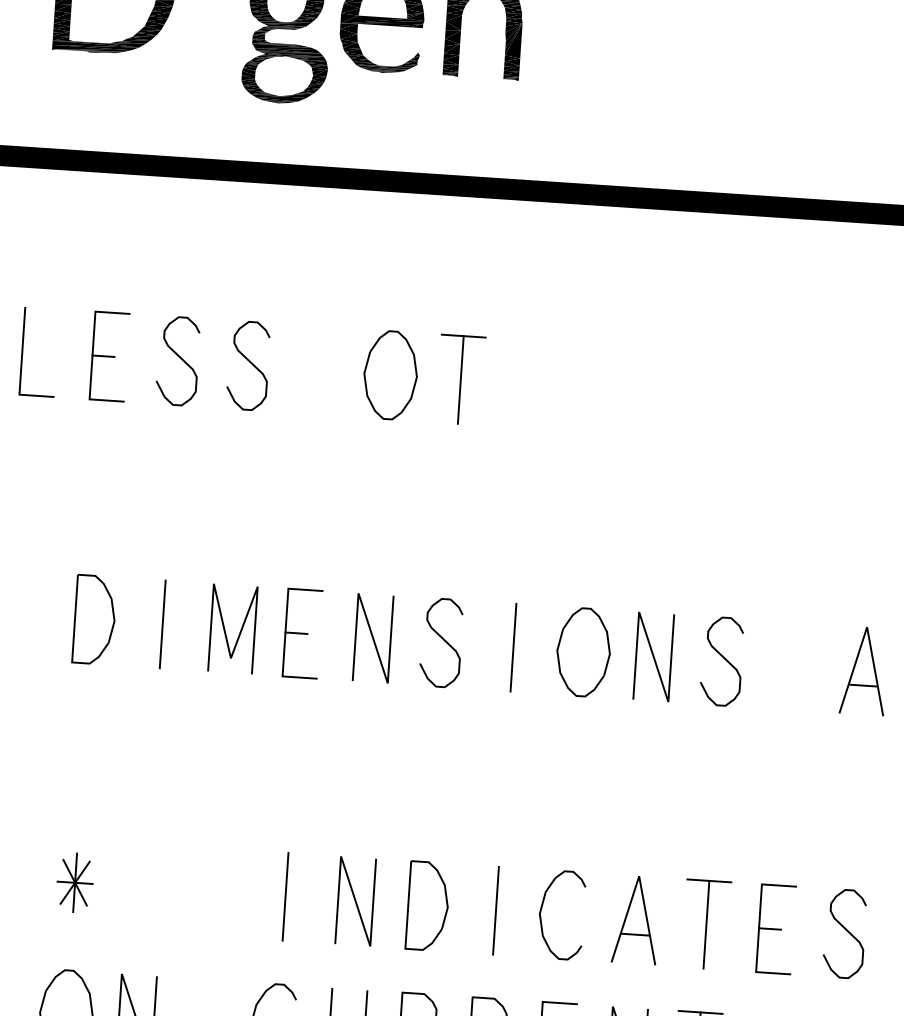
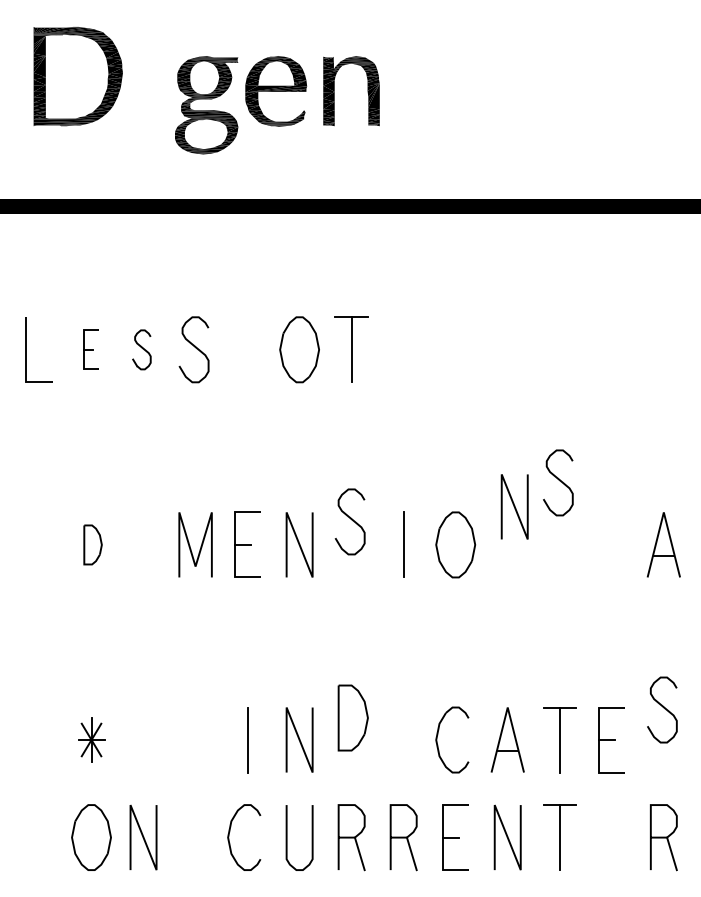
part: (110, 356) -> (91, 349), size x0.6
part: (177, 360) -> (141, 349), size x0.6
part: (93, 619) -> (92, 544), size x0.6
line: (162, 623) -> (143, 544), removed
curve: (441, 639) -> (350, 519), moved
line: (653, 656) -> (514, 506), moved
curve: (723, 659) -> (559, 481), moved
part: (427, 905) -> (352, 717), moved
line: (495, 910) -> (403, 739), removed
curve: (846, 931) -> (663, 708), moved

